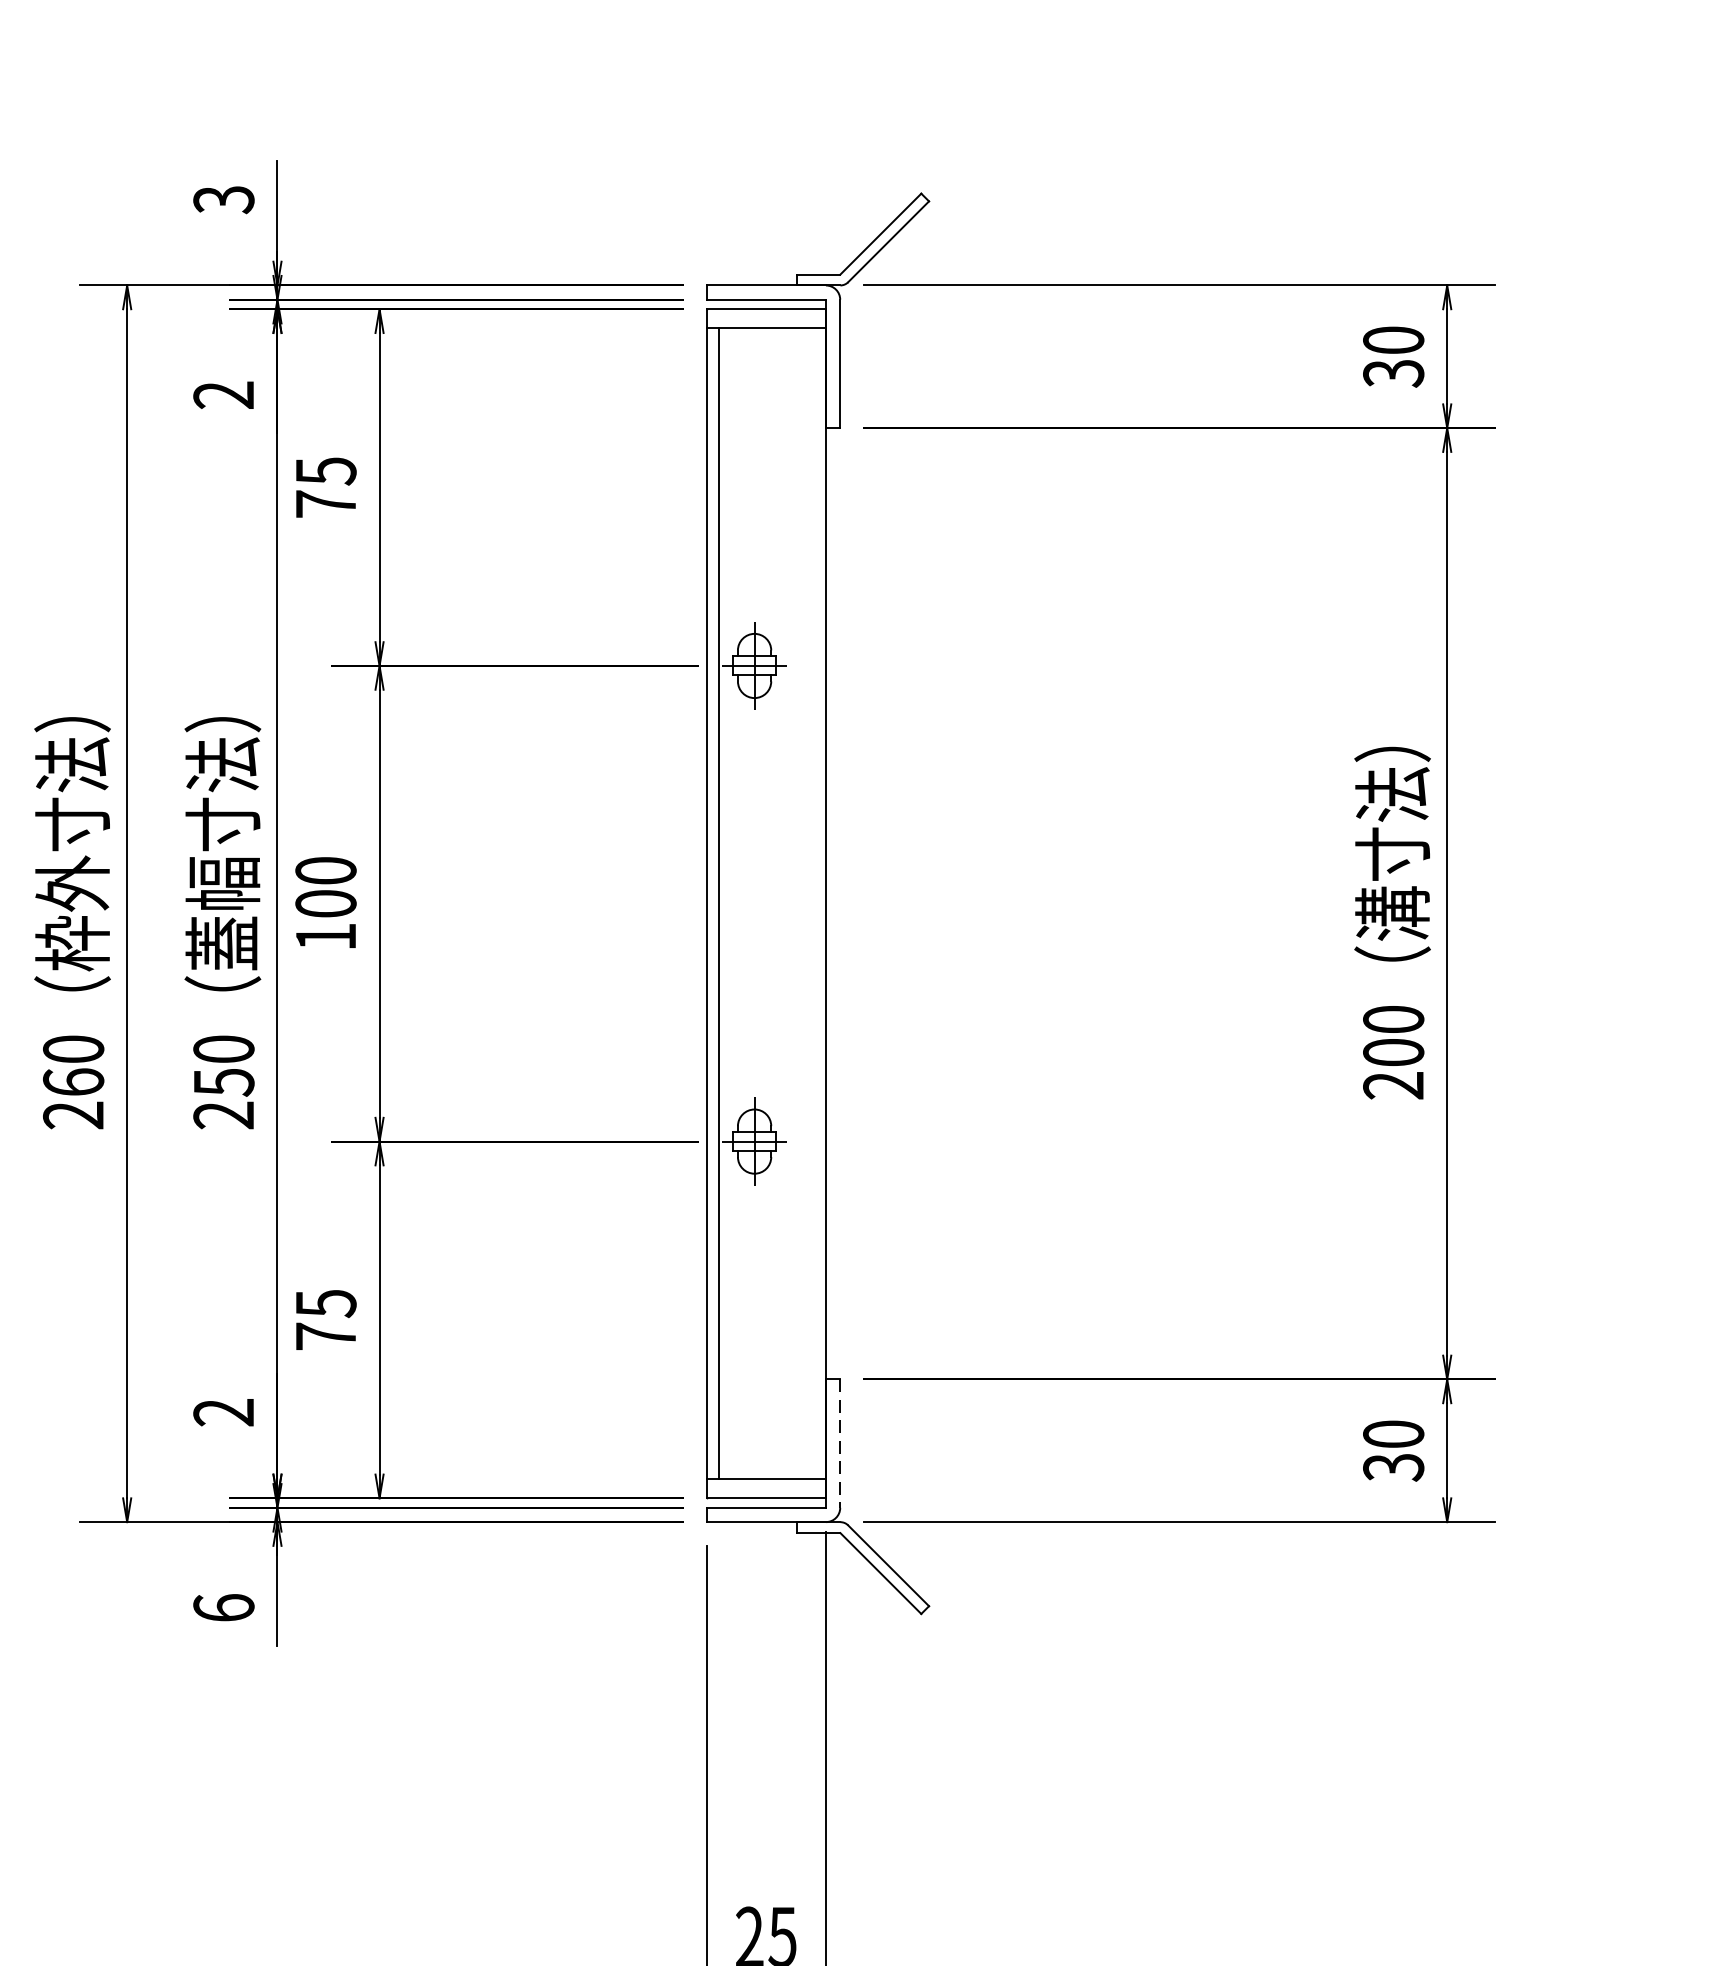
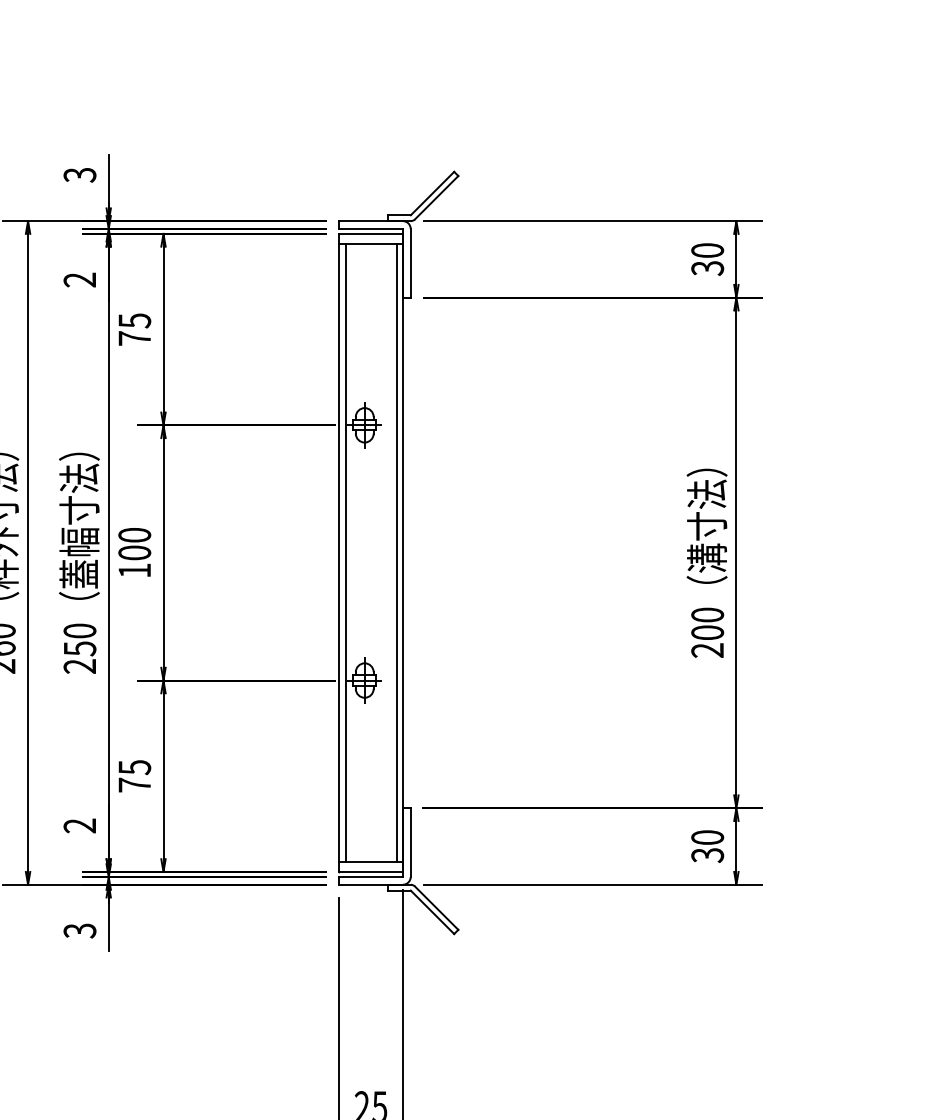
line: (813, 902) -> (396, 552), added
line: (839, 1445) -> (410, 843), dashed -> solid
text: (223, 1607) -> (79, 930), 6 -> 3

